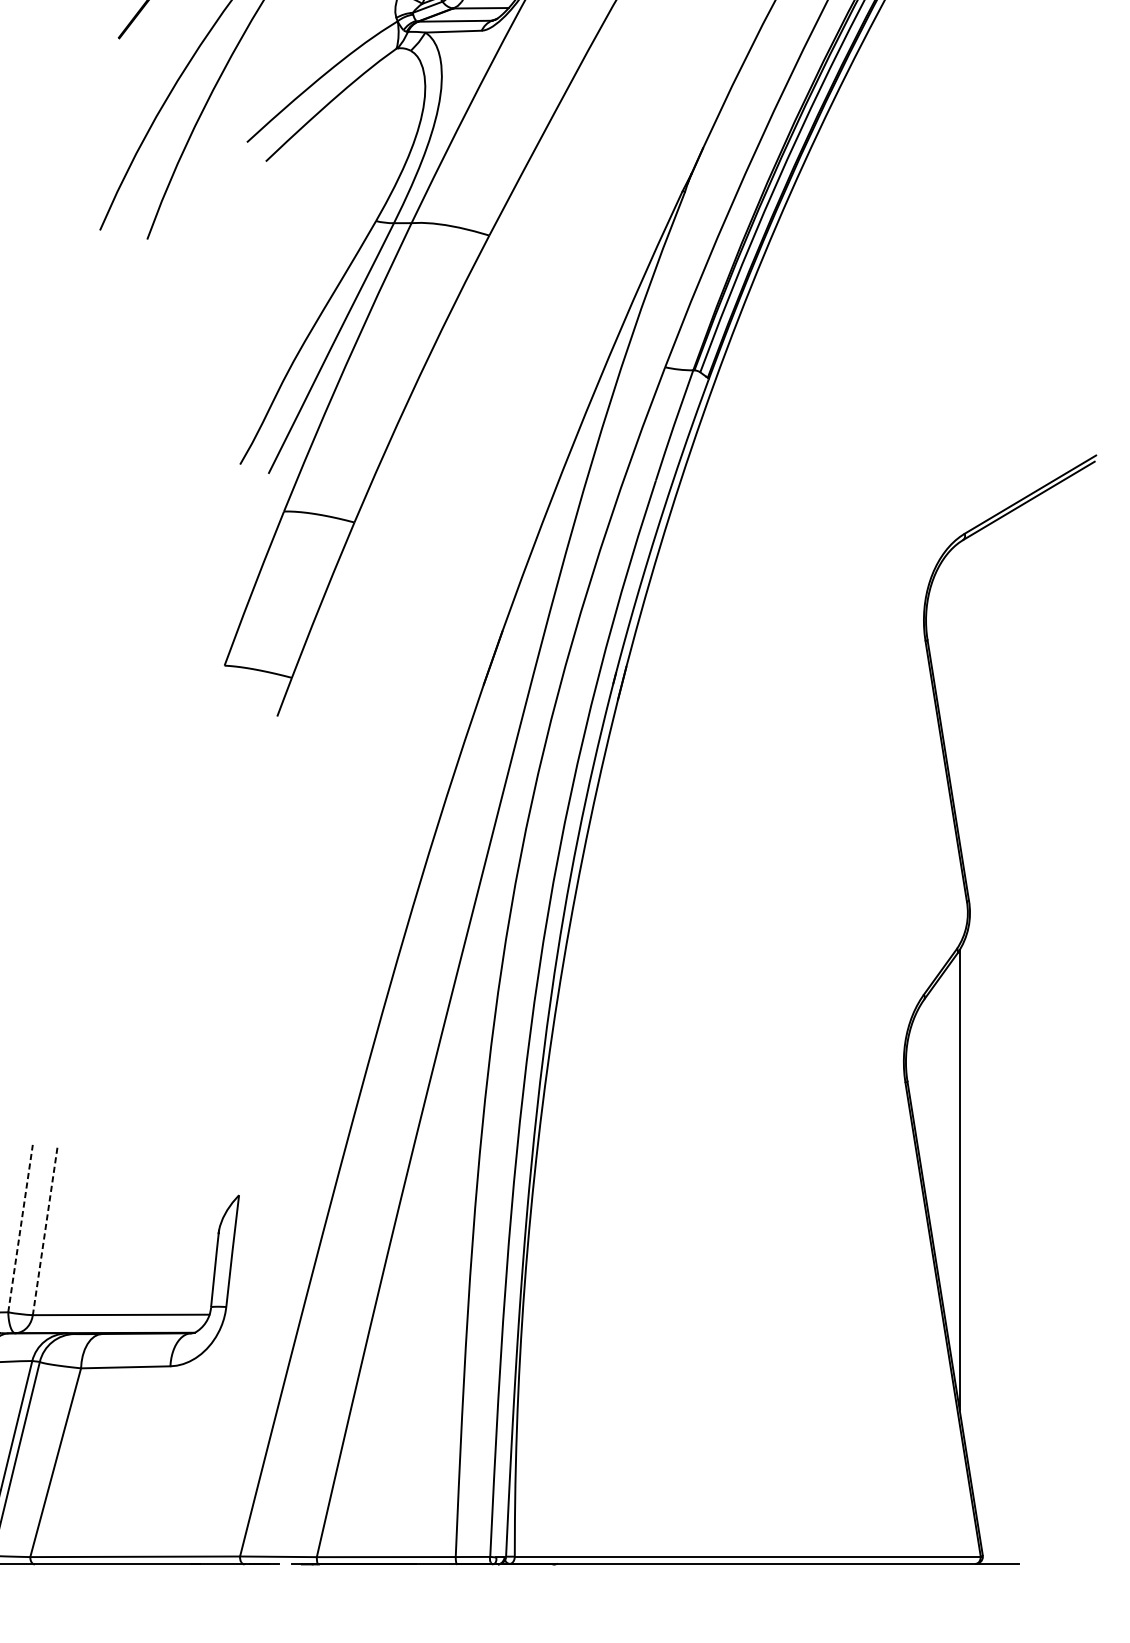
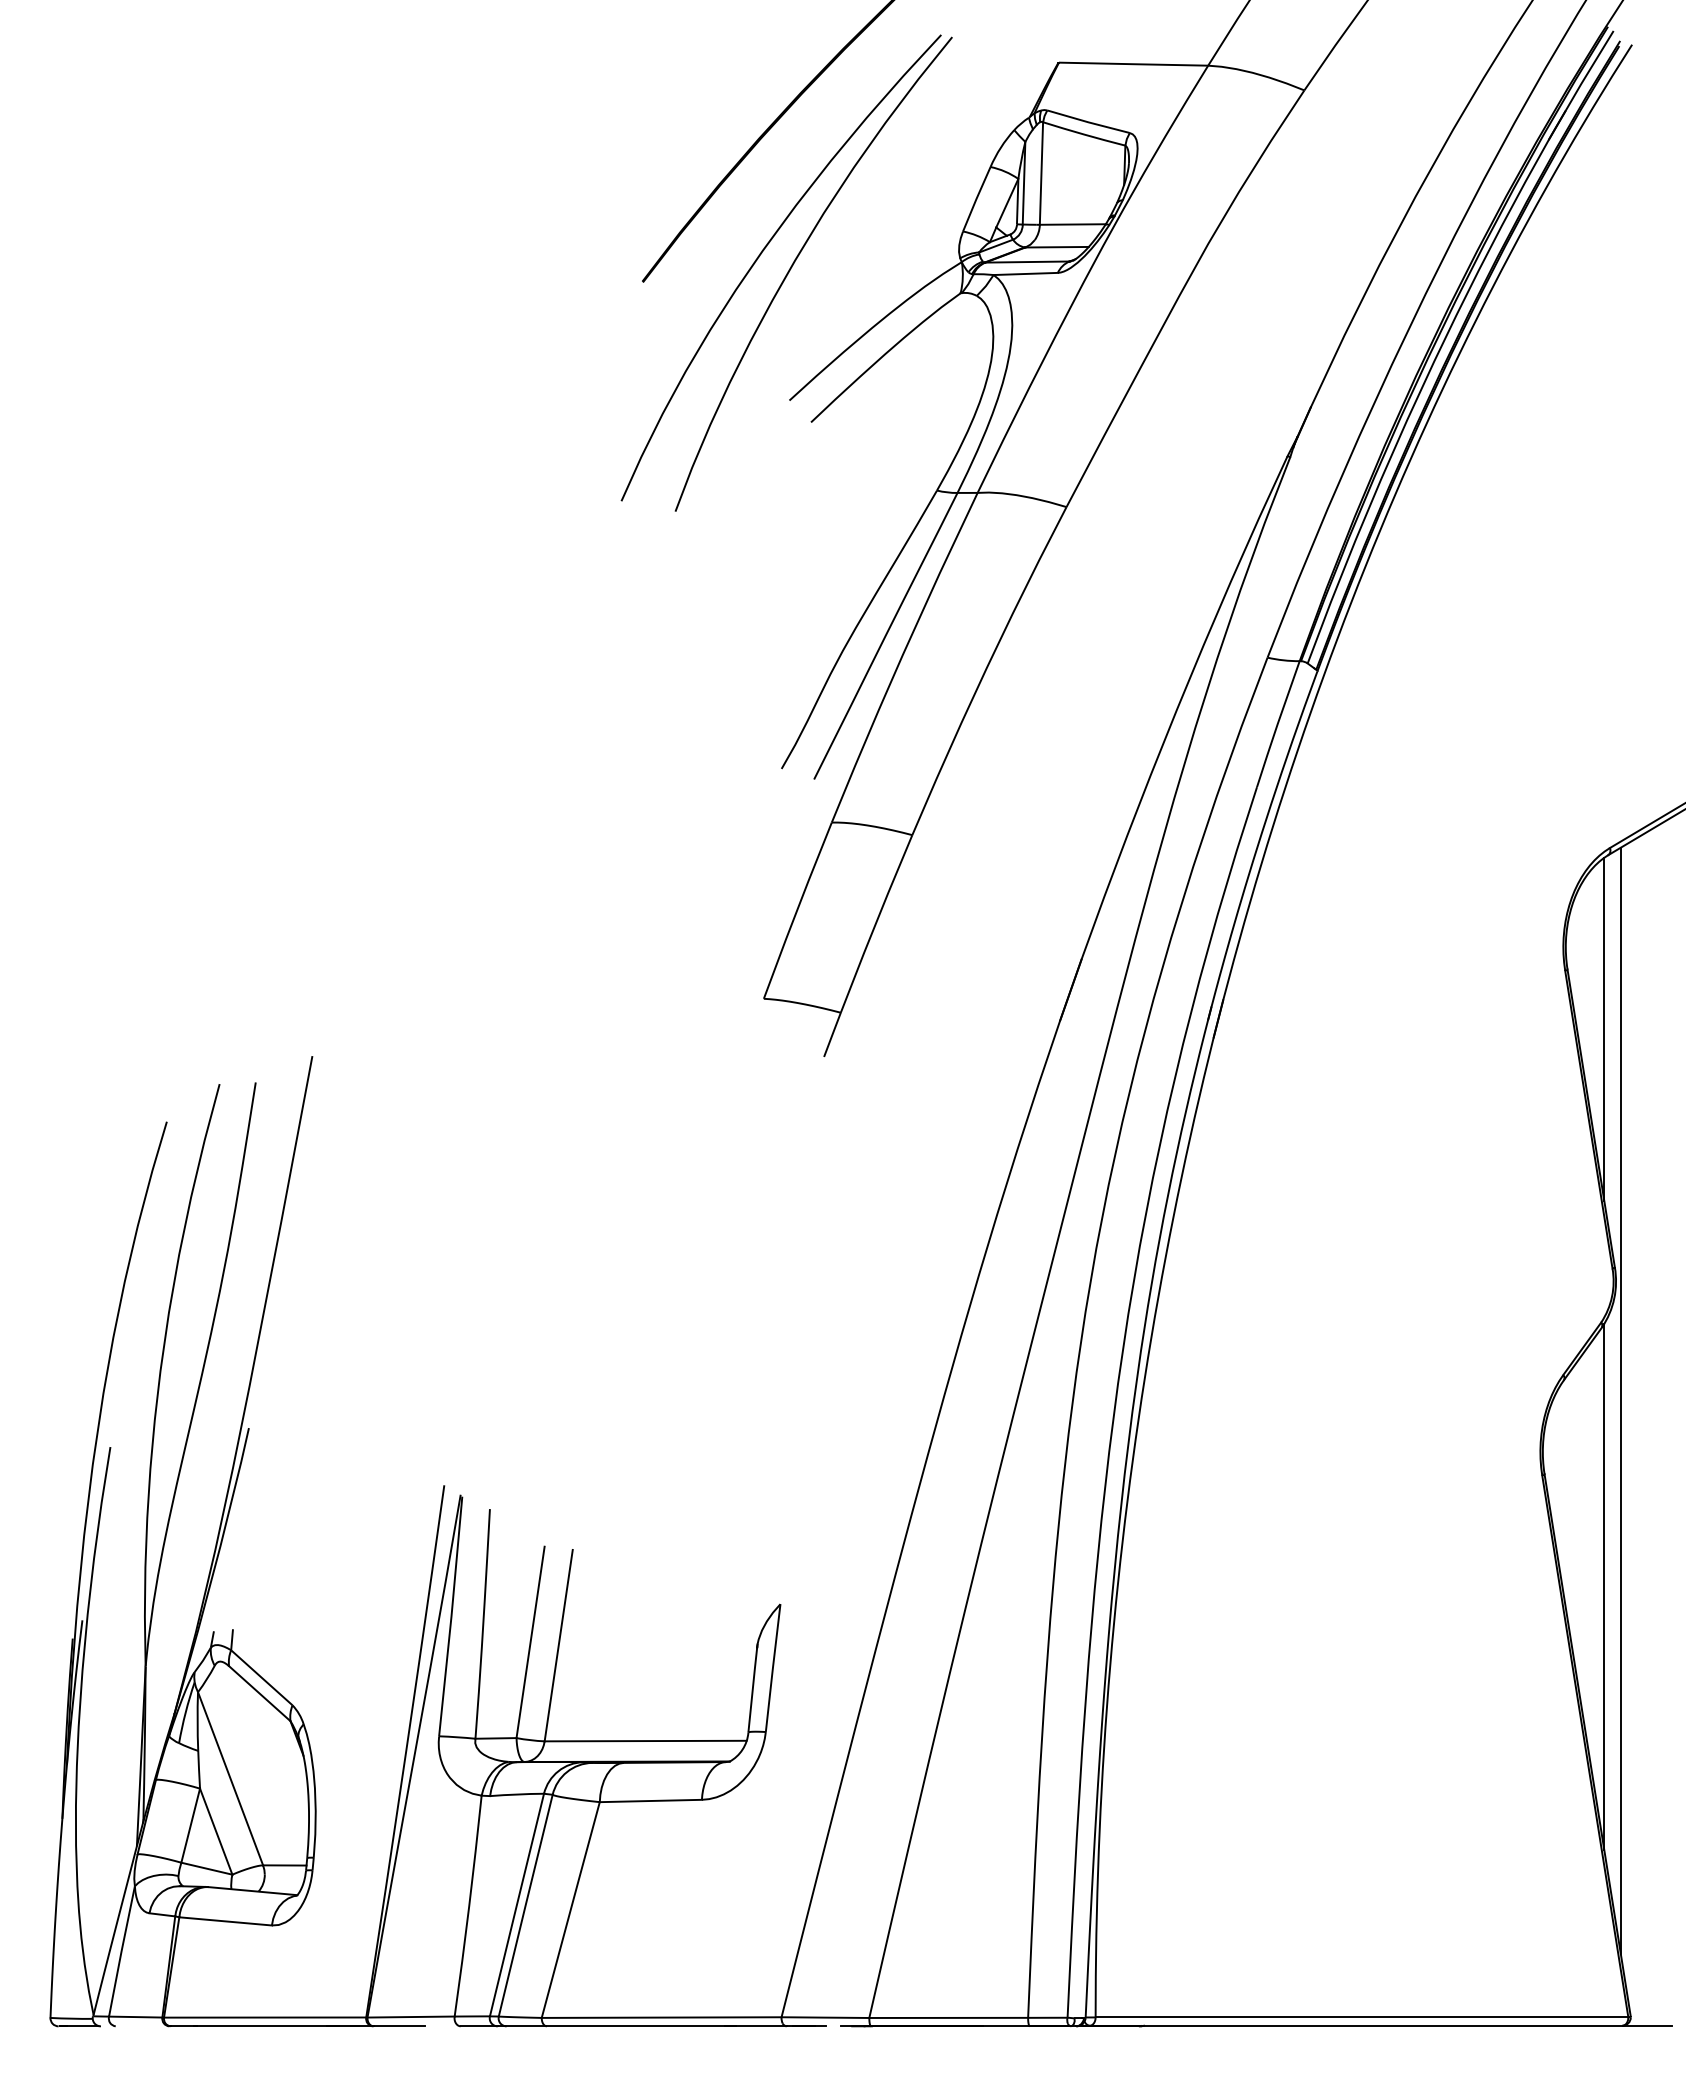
line: (959, 691) -> (1604, 1028), added
line: (973, 1017) -> (1620, 1400), added
line: (20, 1228) -> (530, 1642), dashed -> solid
line: (44, 1231) -> (558, 1645), dashed -> solid

